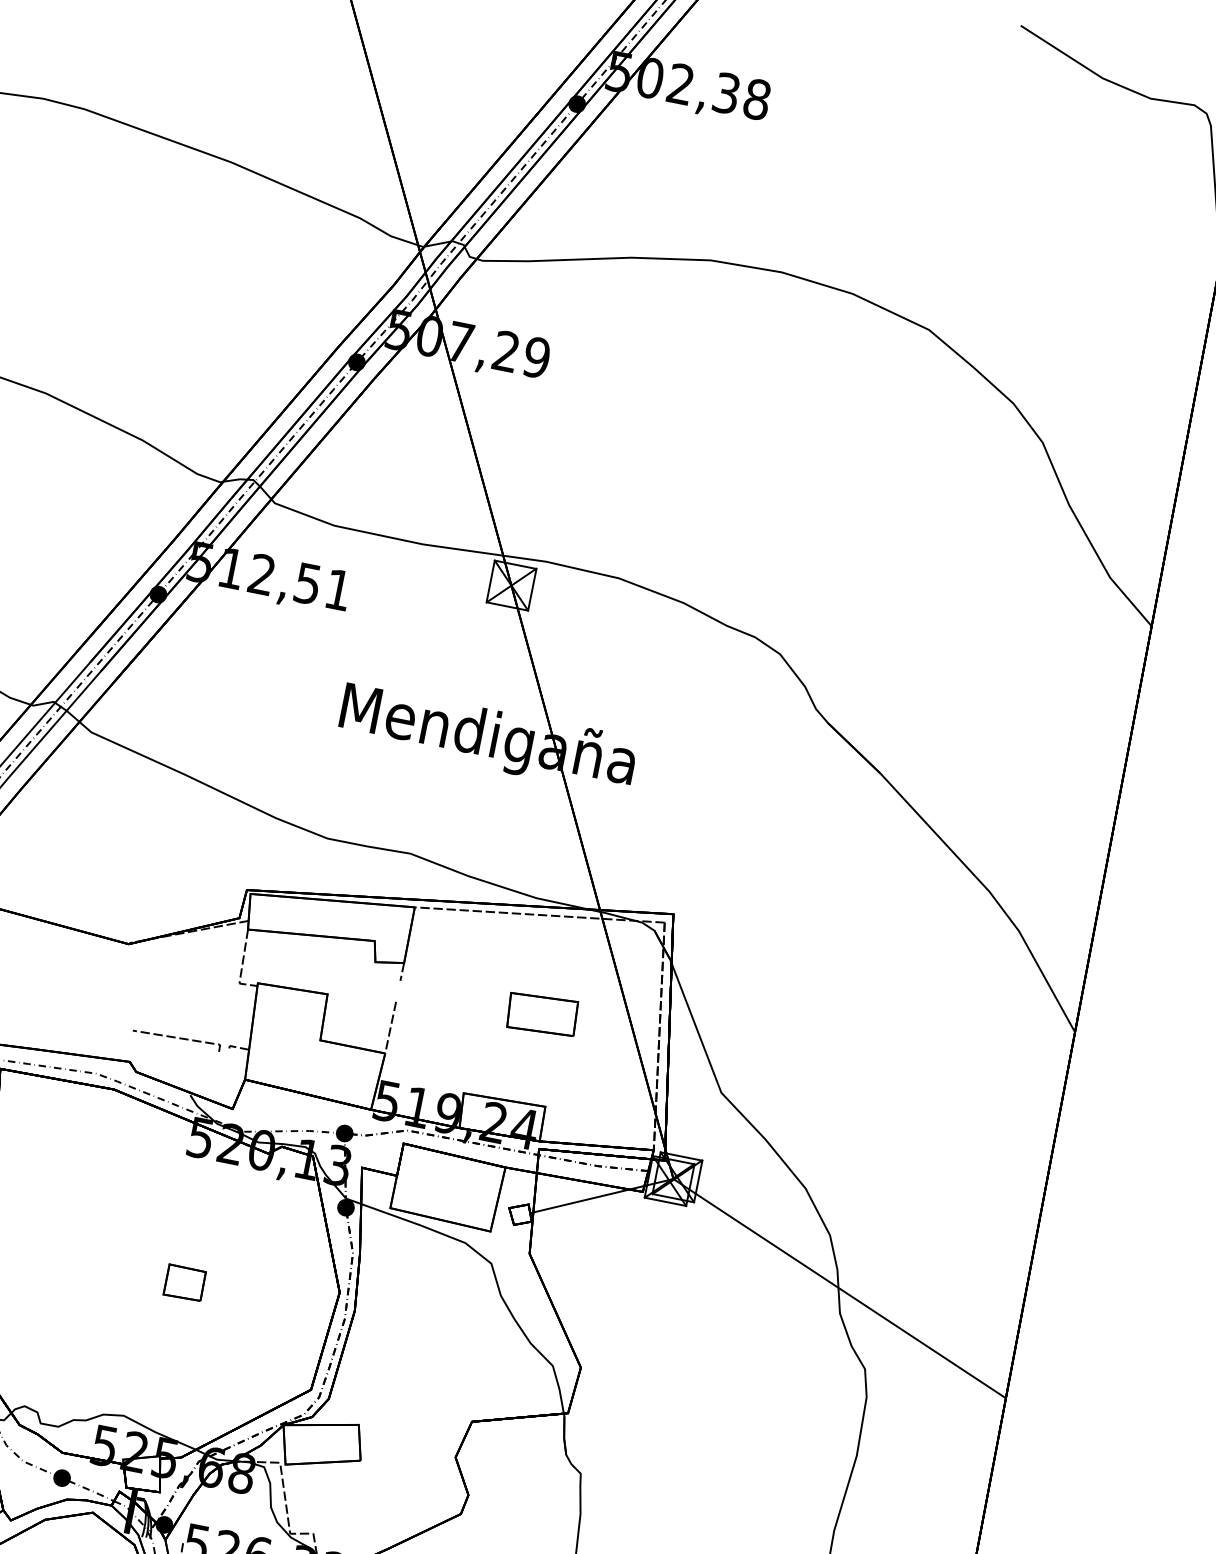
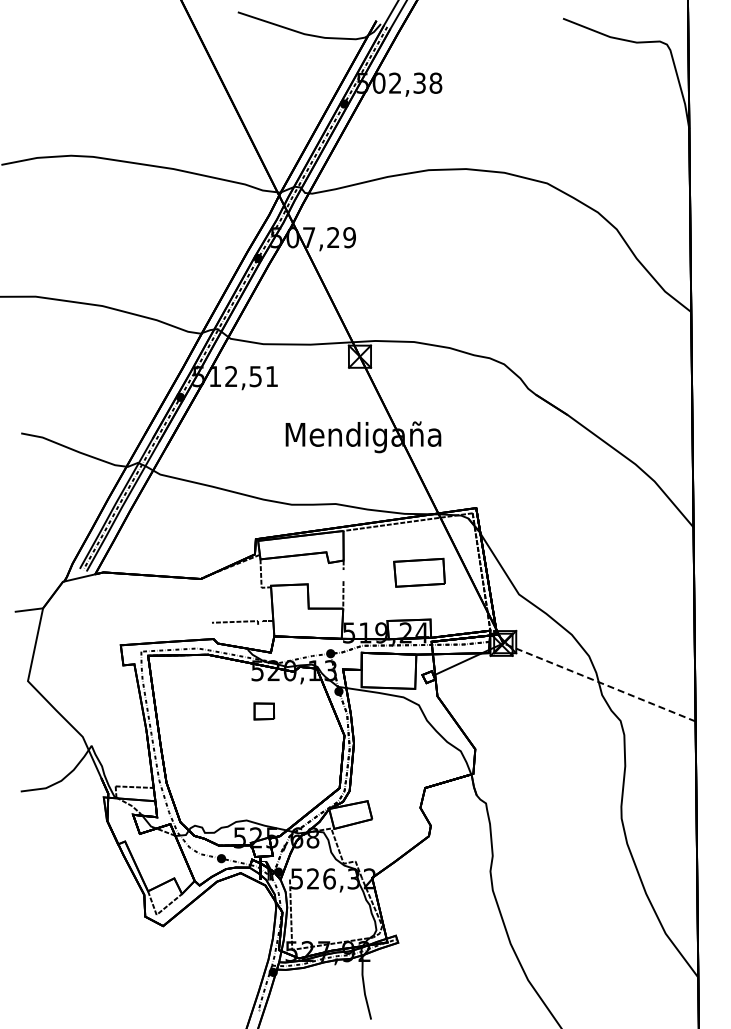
part: (542, 1014) -> (419, 572), size x1.4
part: (185, 1283) -> (264, 711), moved
line: (839, 1288) -> (599, 682), solid -> dashed

